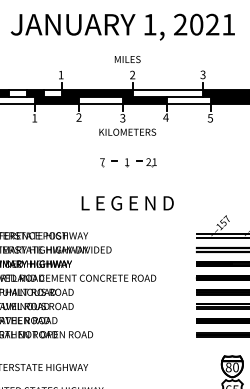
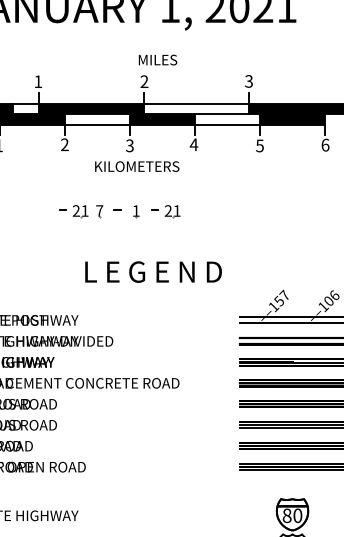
text: (127, 59) -> (157, 60), moved
part: (84, 162) -> (73, 211), added
text: (127, 203) -> (153, 272), moved

